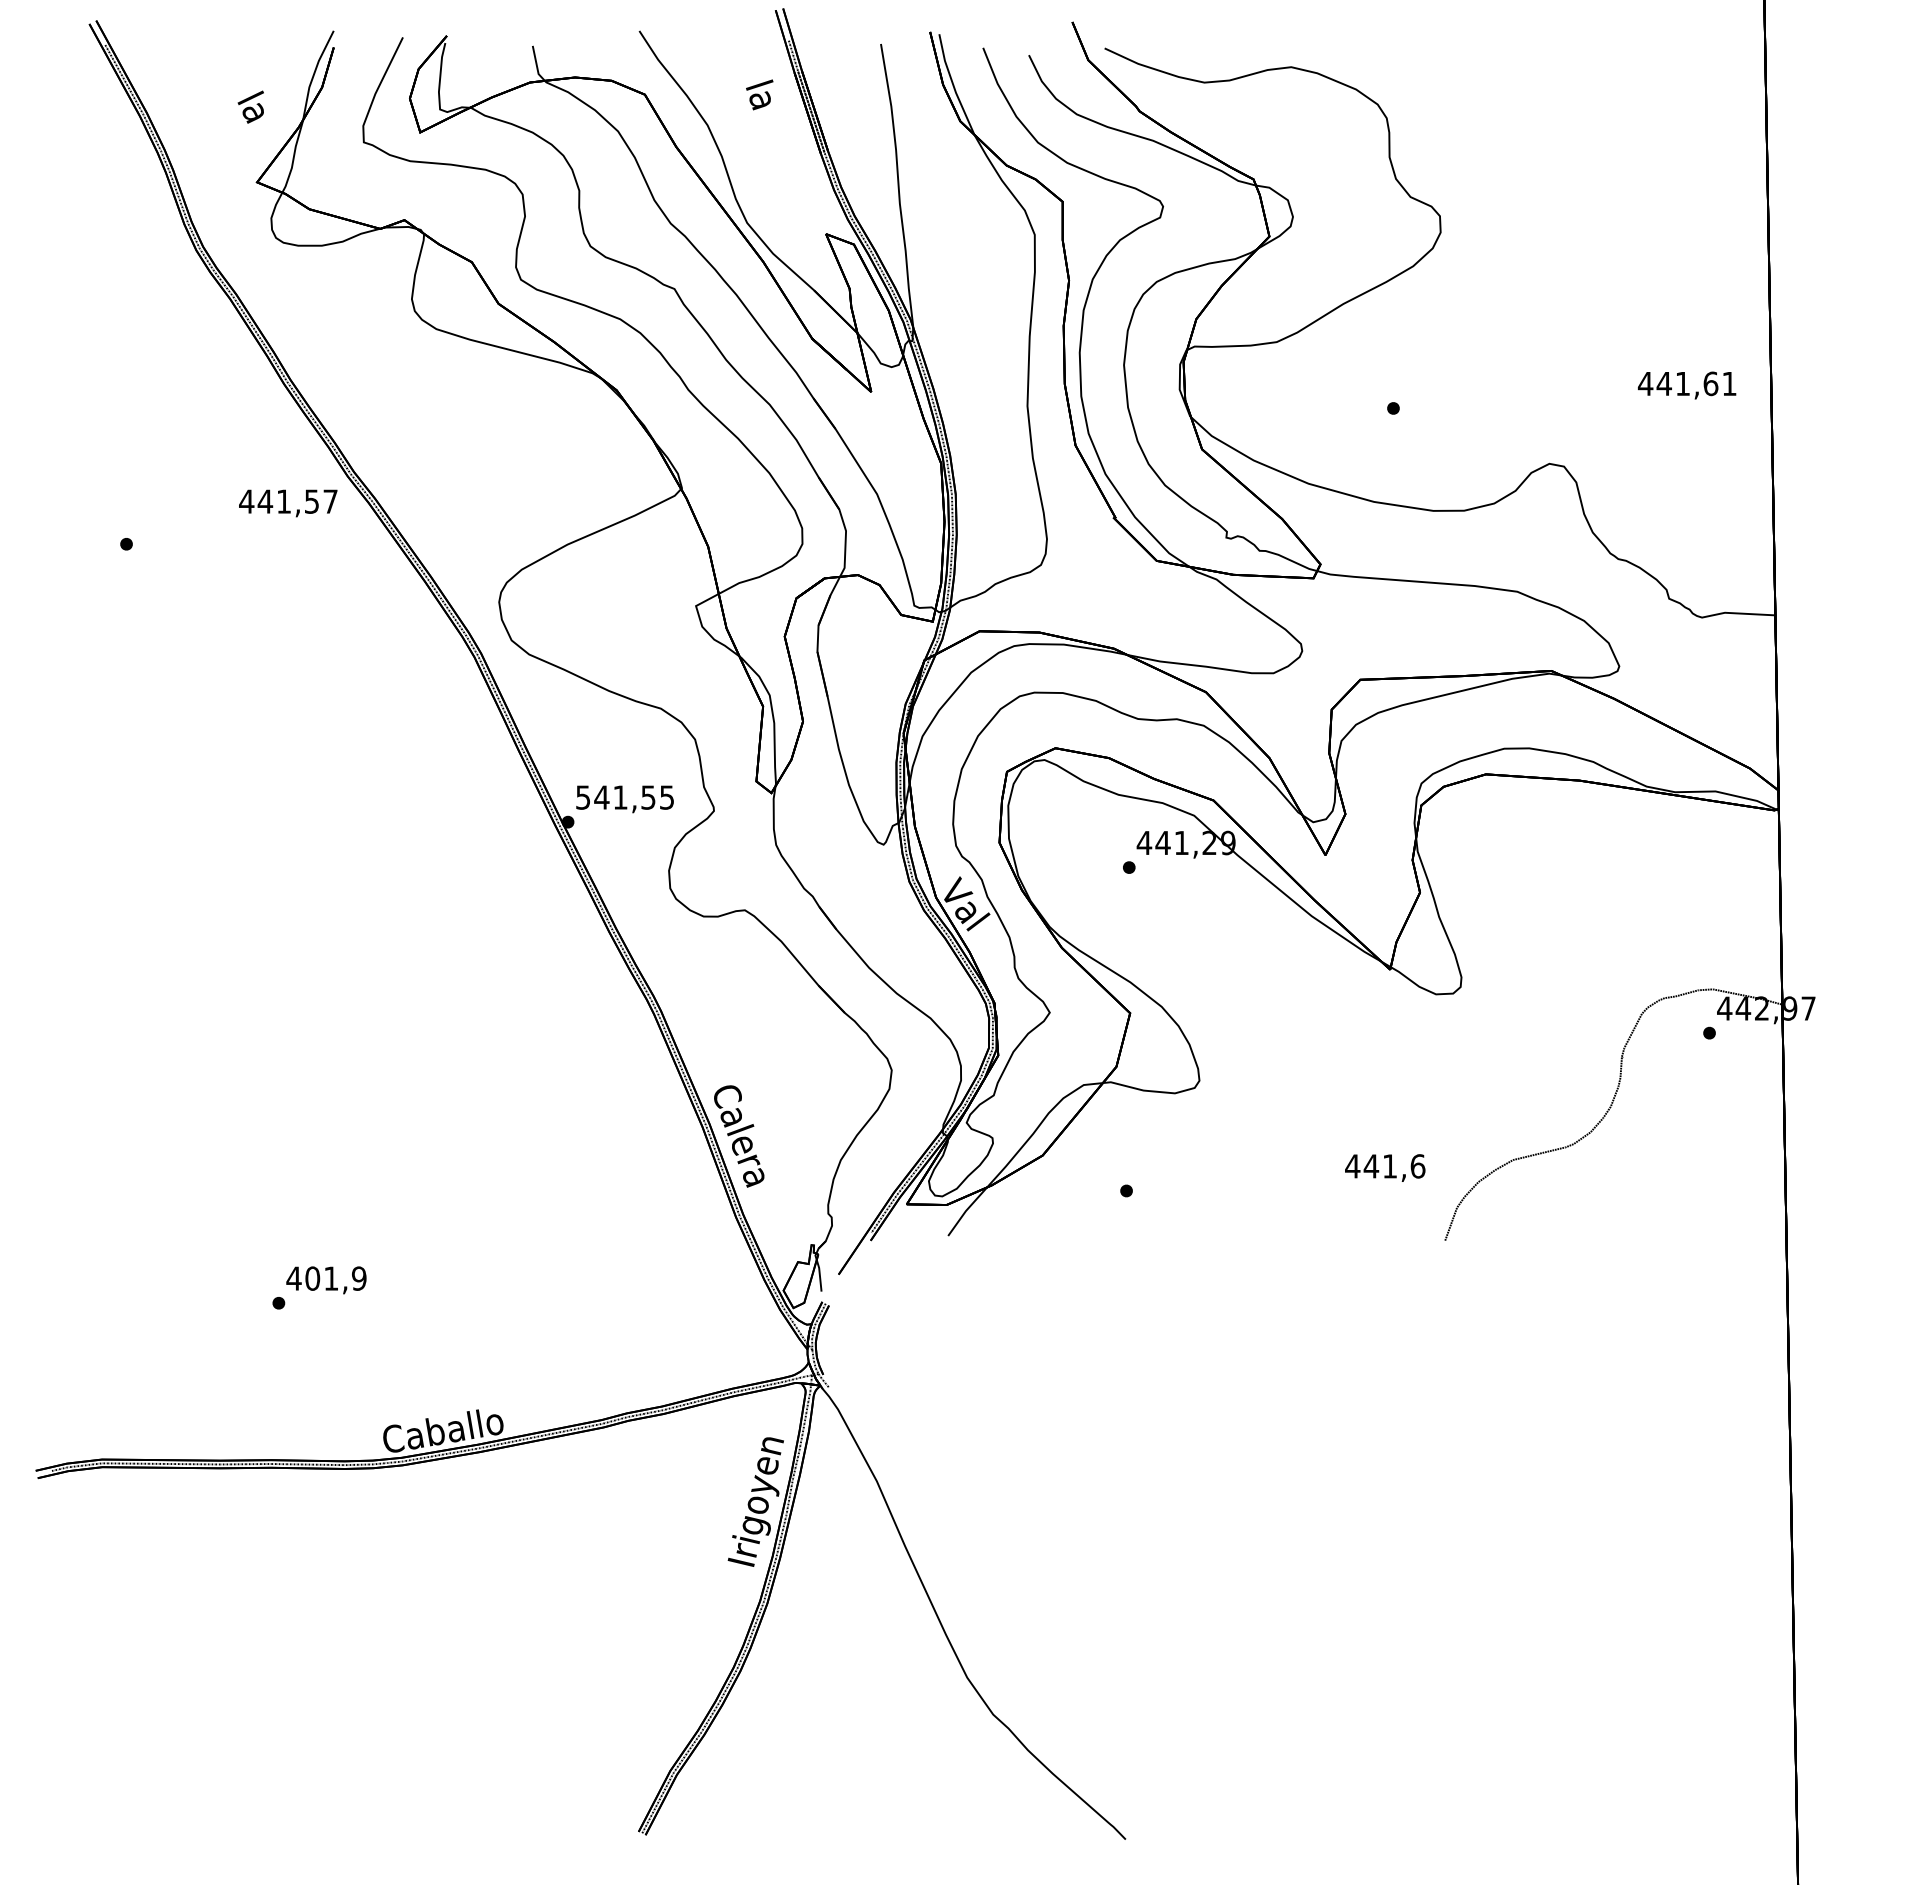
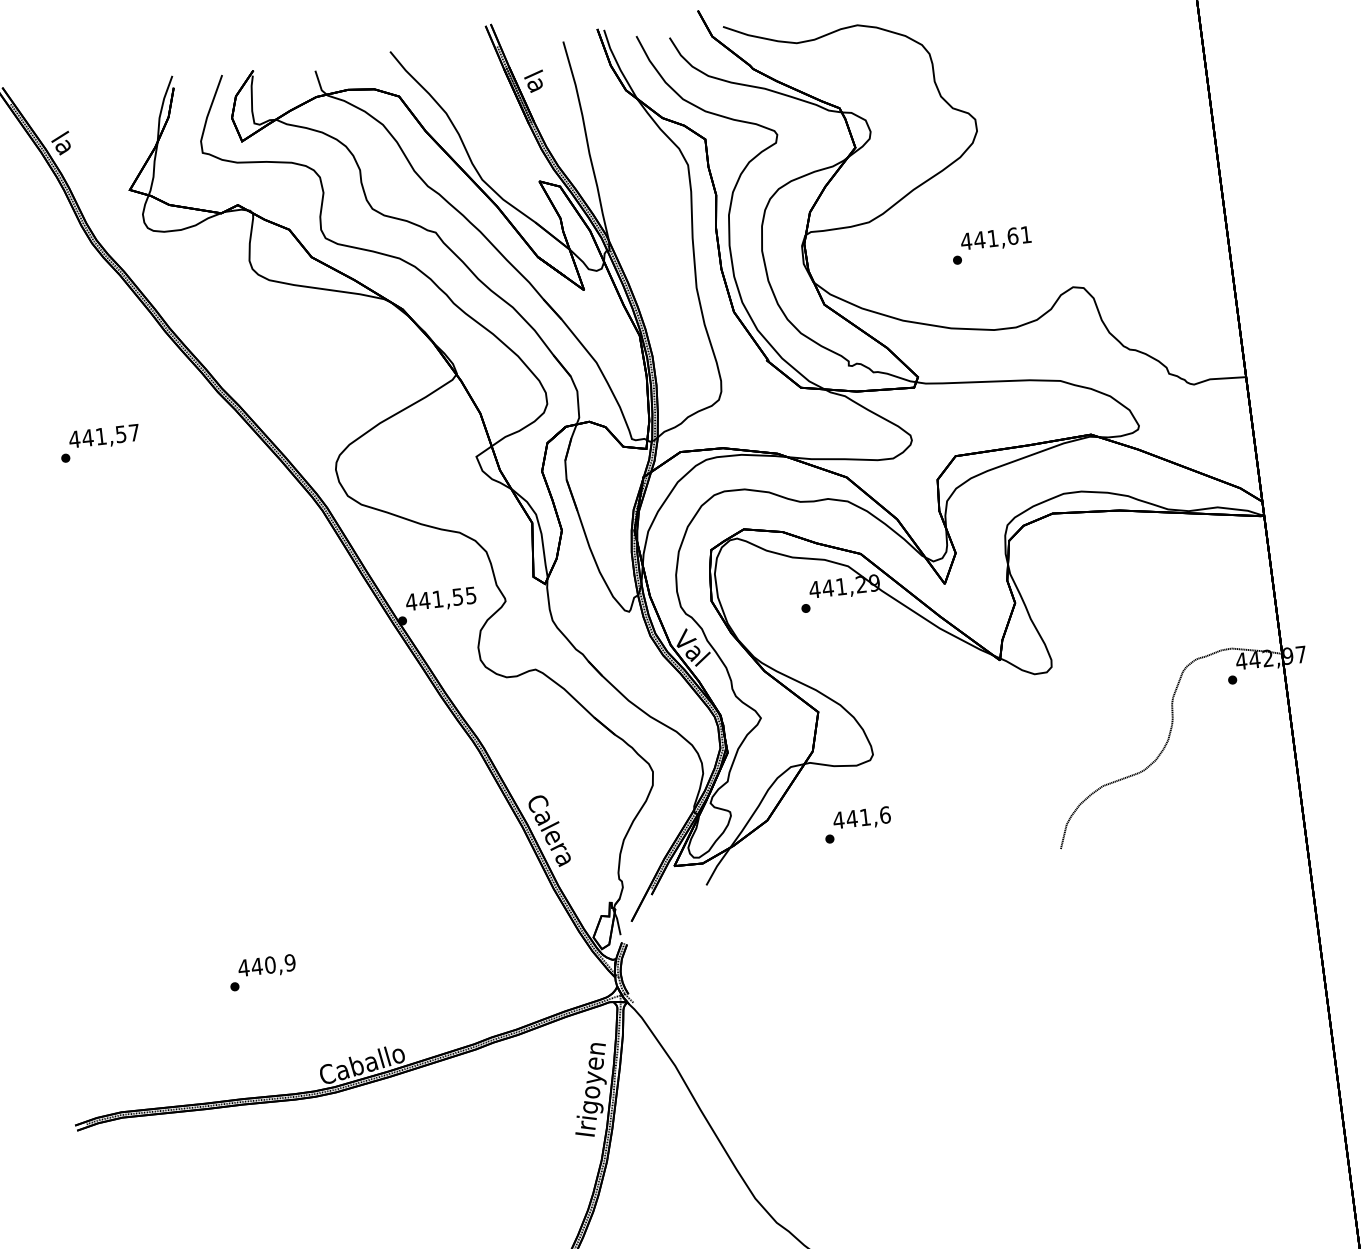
text: (759, 94) -> (534, 81), moved
text: (250, 106) -> (60, 143), moved
text: (1687, 385) -> (996, 239), moved
text: (288, 503) -> (104, 437), moved
text: (582, 797) -> (410, 602), 541,55 -> 441,55
text: (1385, 1167) -> (862, 818), moved
text: (321, 1278) -> (263, 965), 401,9 -> 440,9

